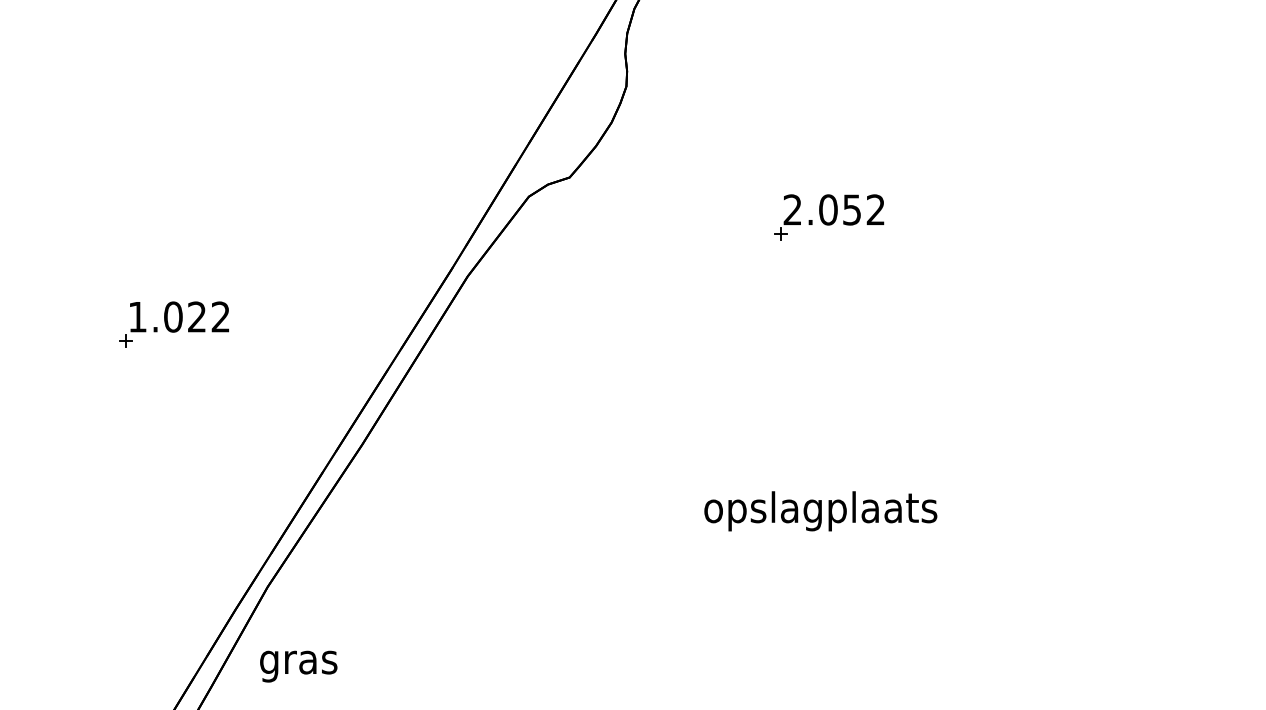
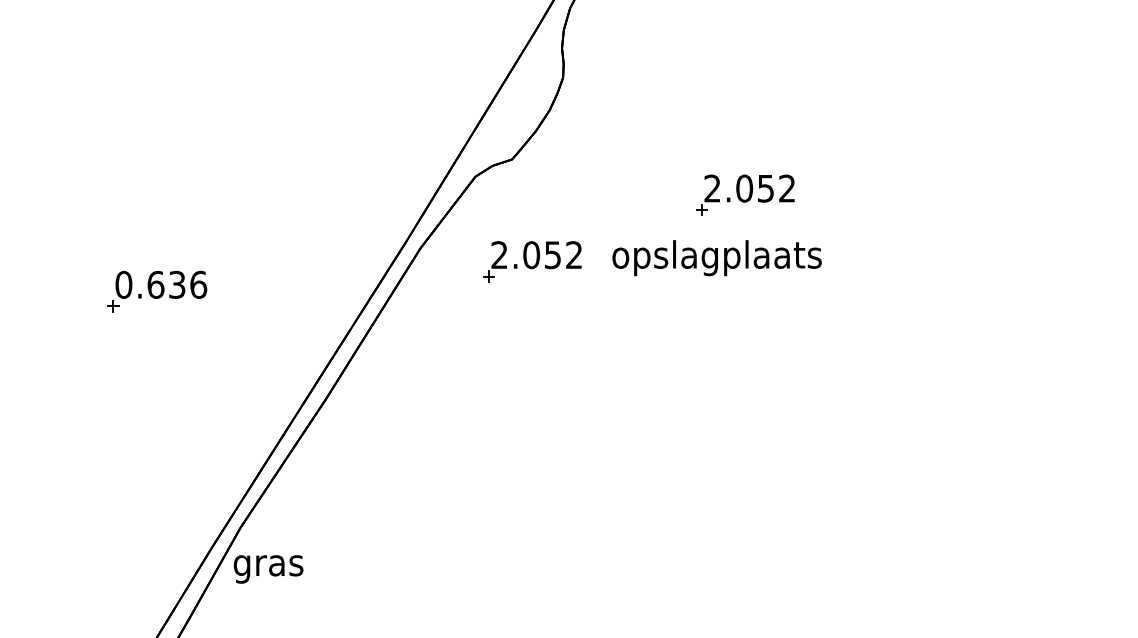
part: (592, 291) -> (532, 261), added
text: (179, 316) -> (161, 284), 1.022 -> 0.636
text: (820, 511) -> (716, 258), moved
text: (298, 666) -> (268, 569), moved

